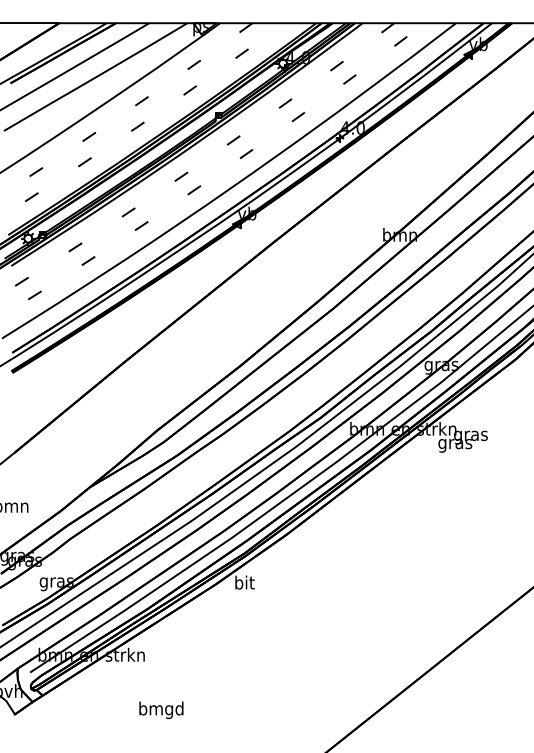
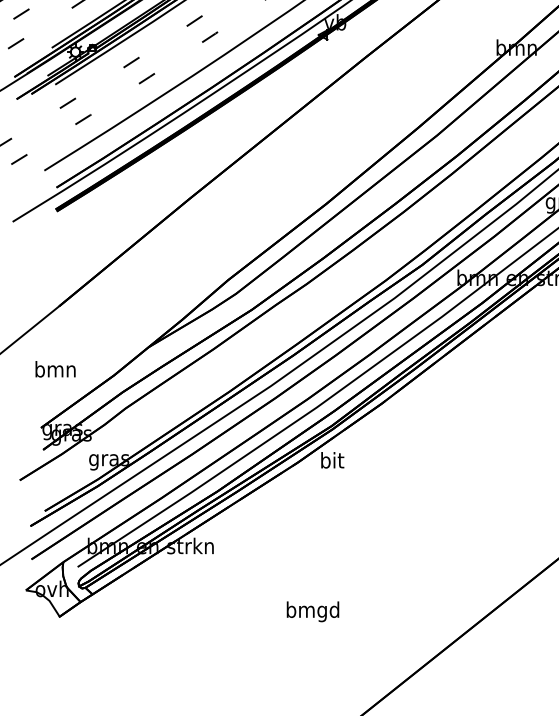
text: (161, 709) -> (313, 610), moved

